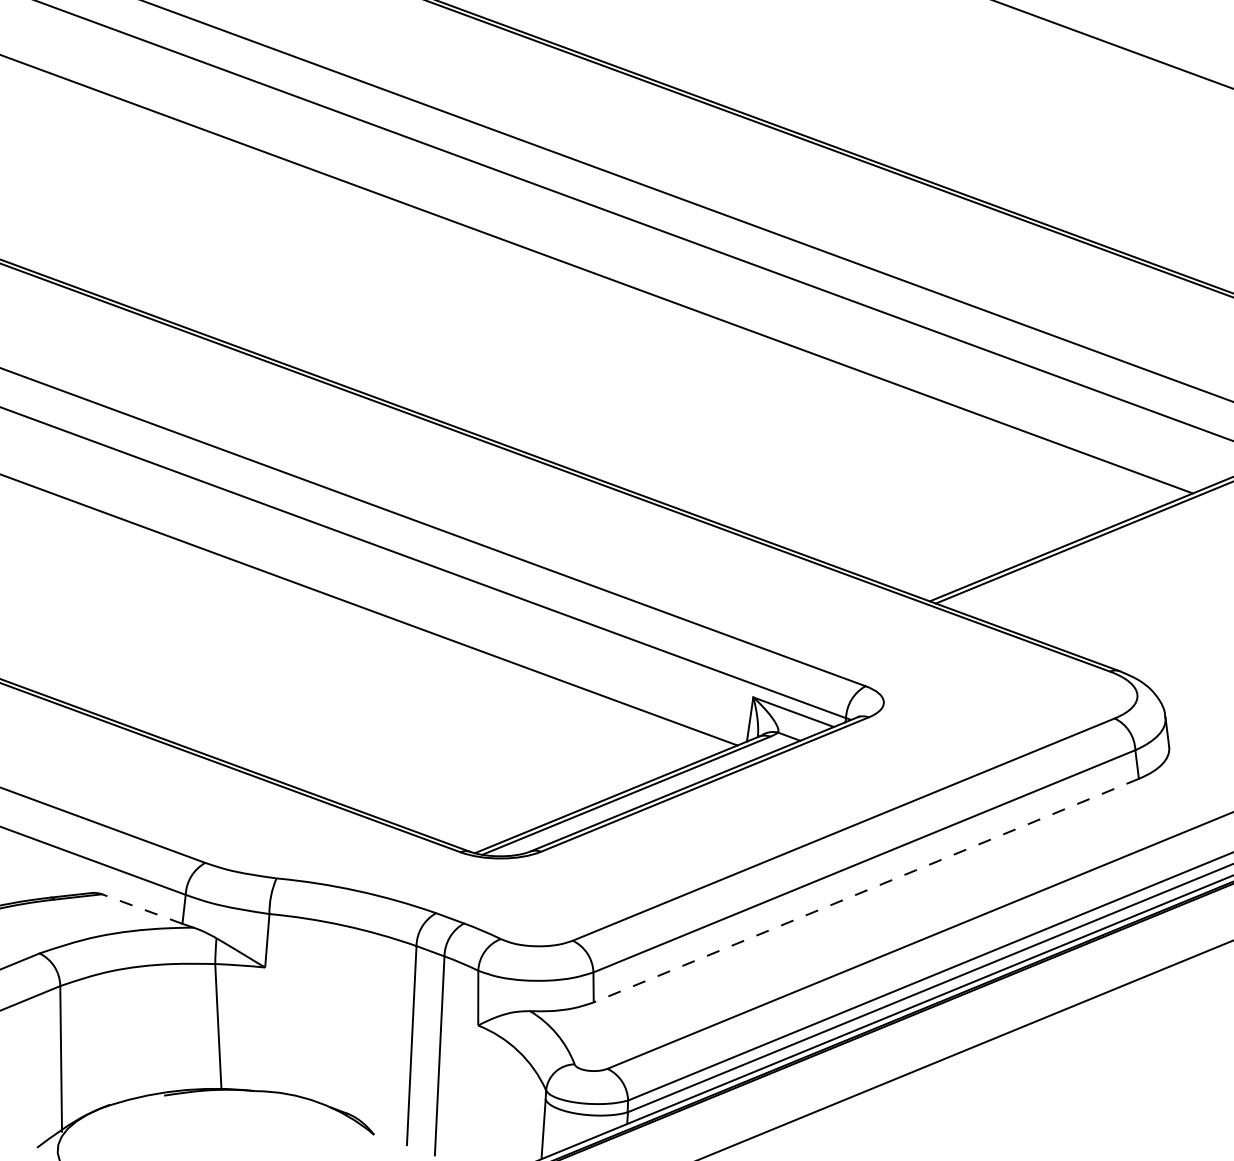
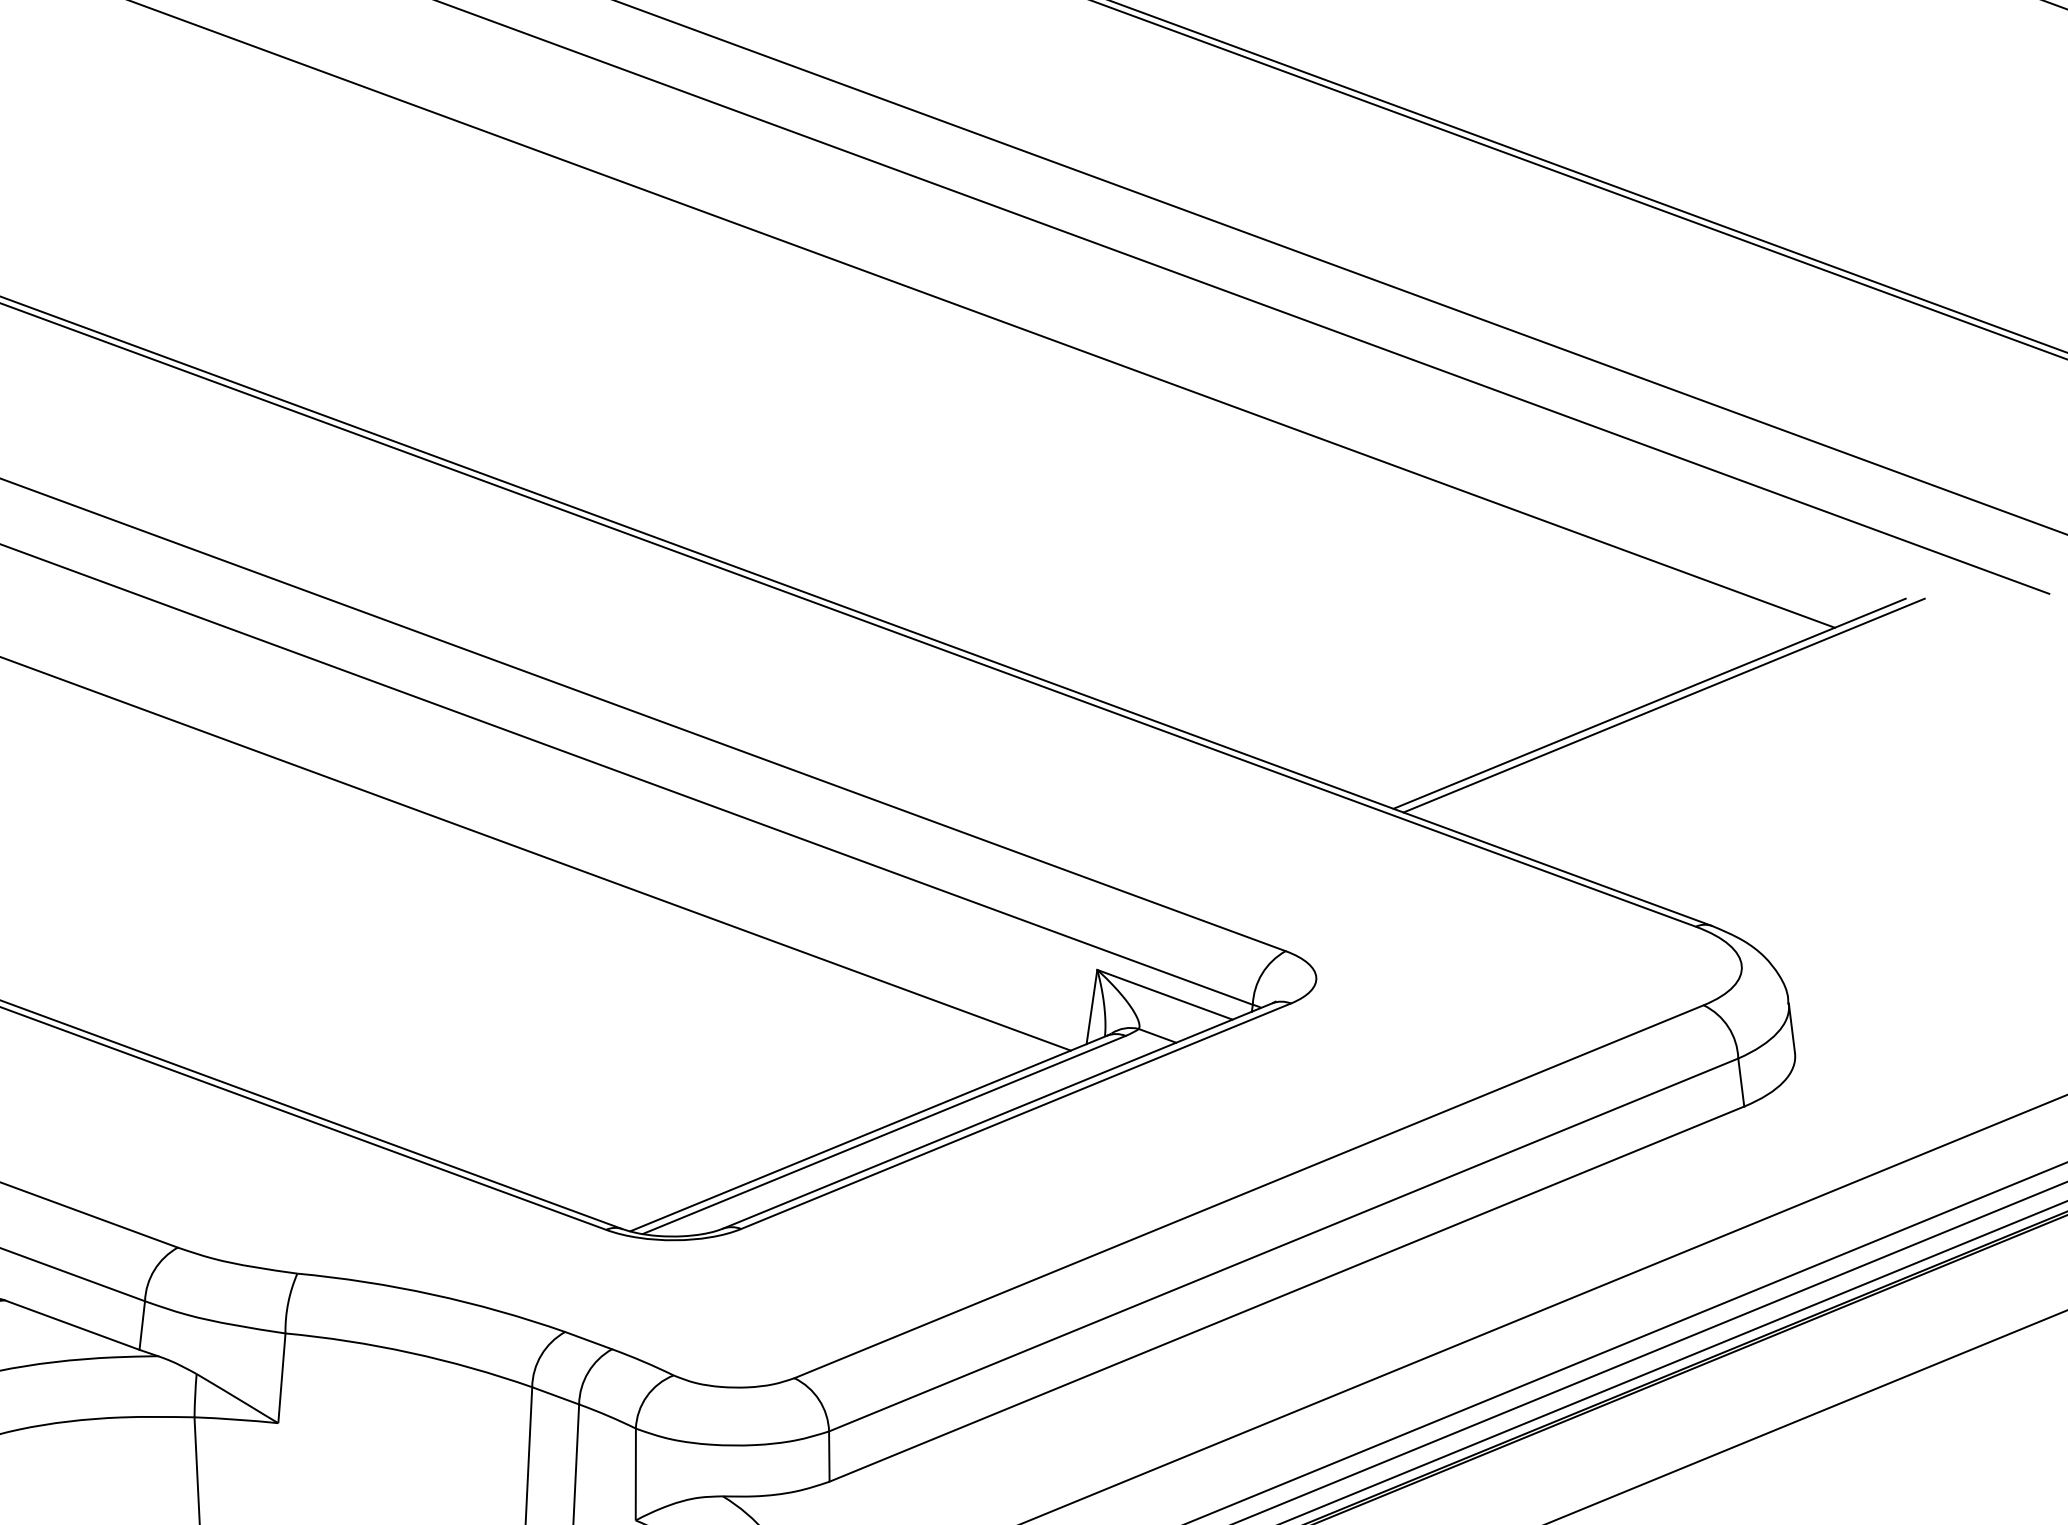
line: (866, 890) -> (1287, 1293), dashed -> solid
line: (142, 909) -> (72, 1325), dashed -> solid

